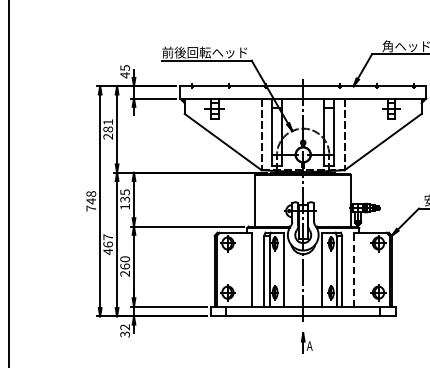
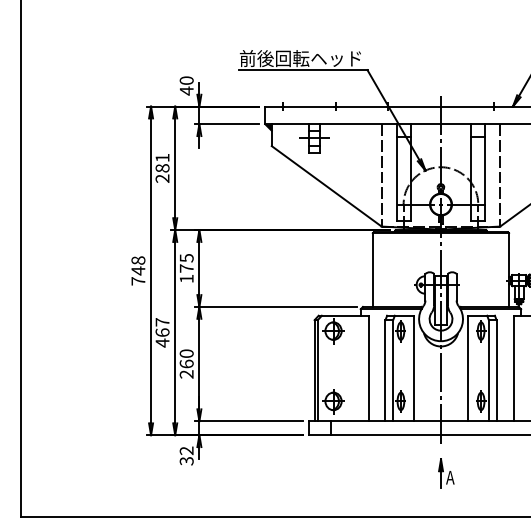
text: (124, 68) -> (185, 81), 45 -> 40
text: (125, 199) -> (187, 268), 135 -> 175
line: (354, 269) -> (514, 368), dashed -> solid

